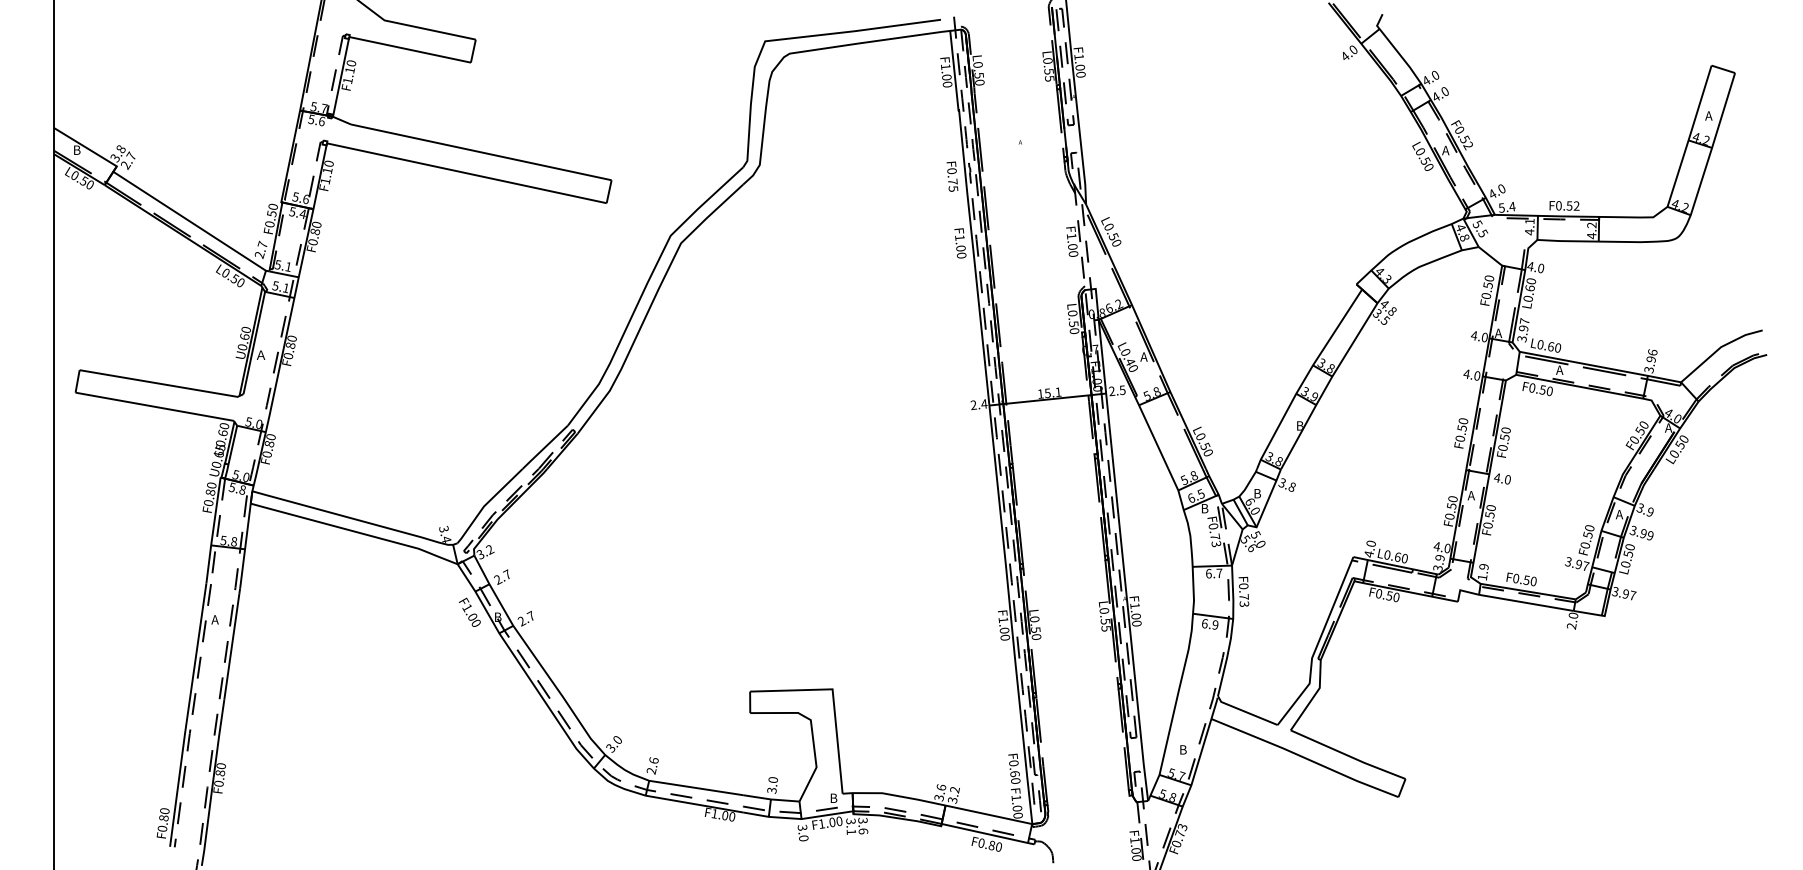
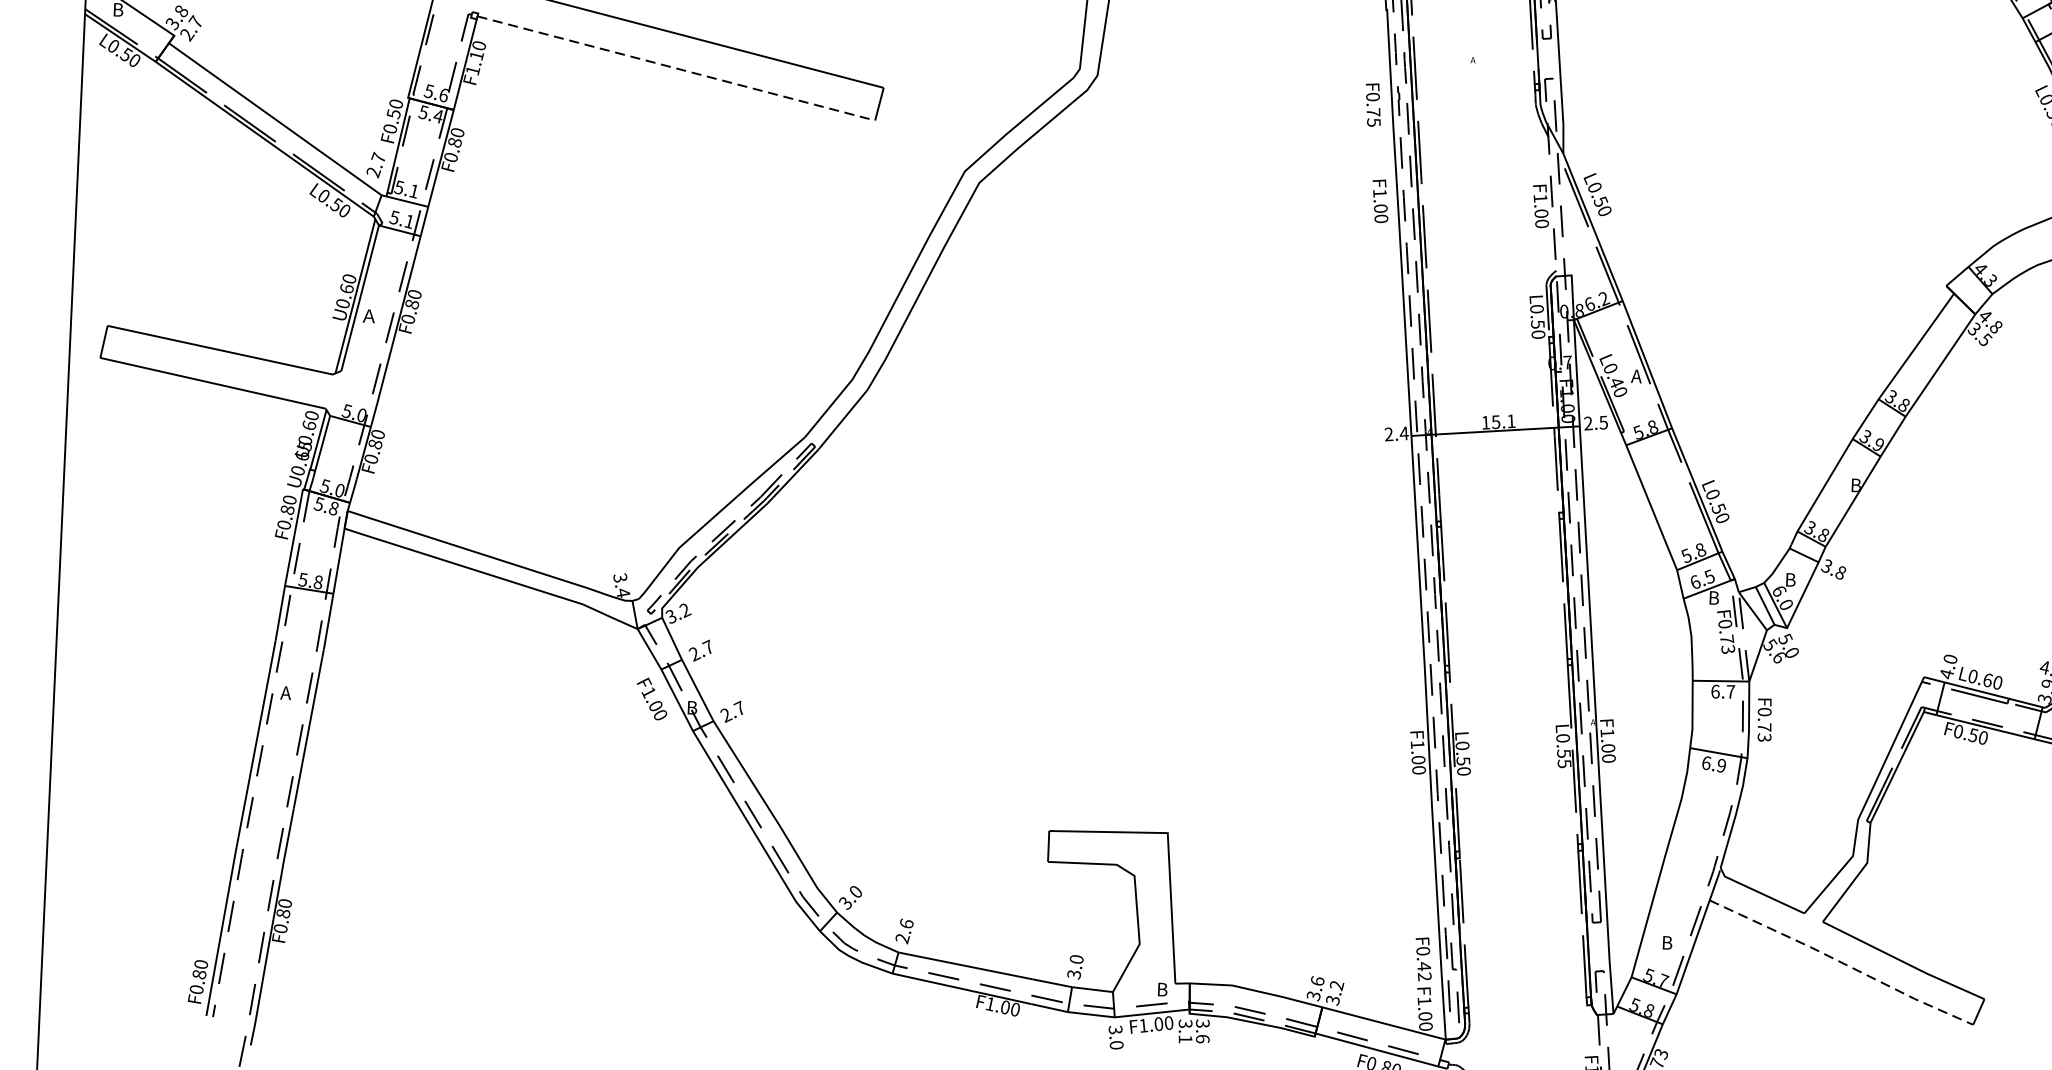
line: (466, 173) -> (675, 68), solid -> dashed
line: (1304, 758) -> (1840, 963), solid -> dashed
text: (1015, 777) -> (1424, 971), F0.60 -> F0.42

